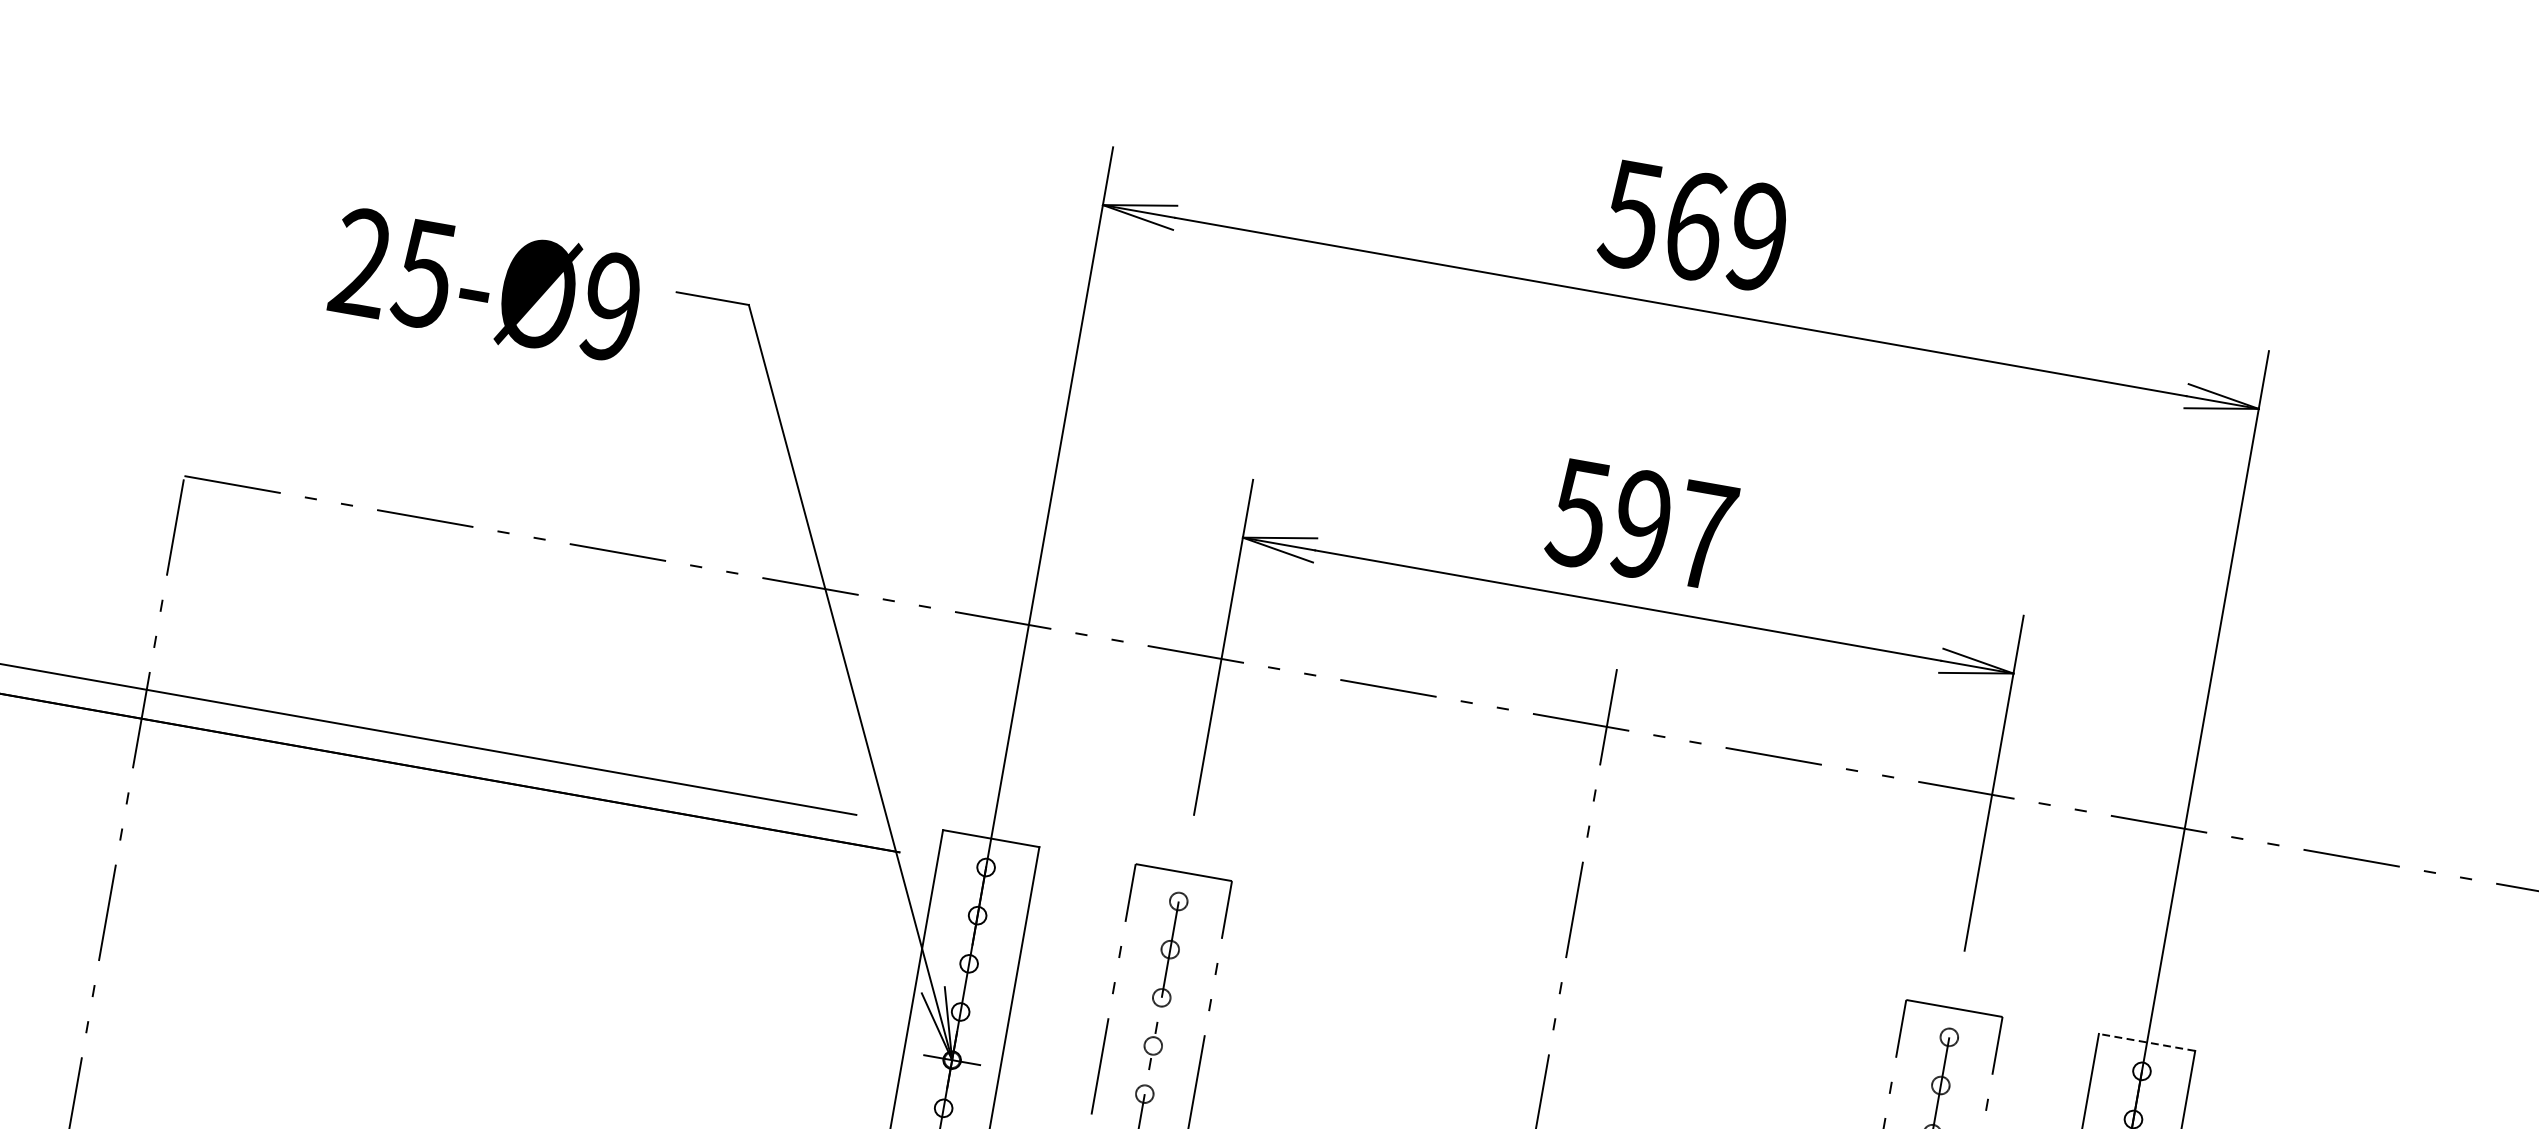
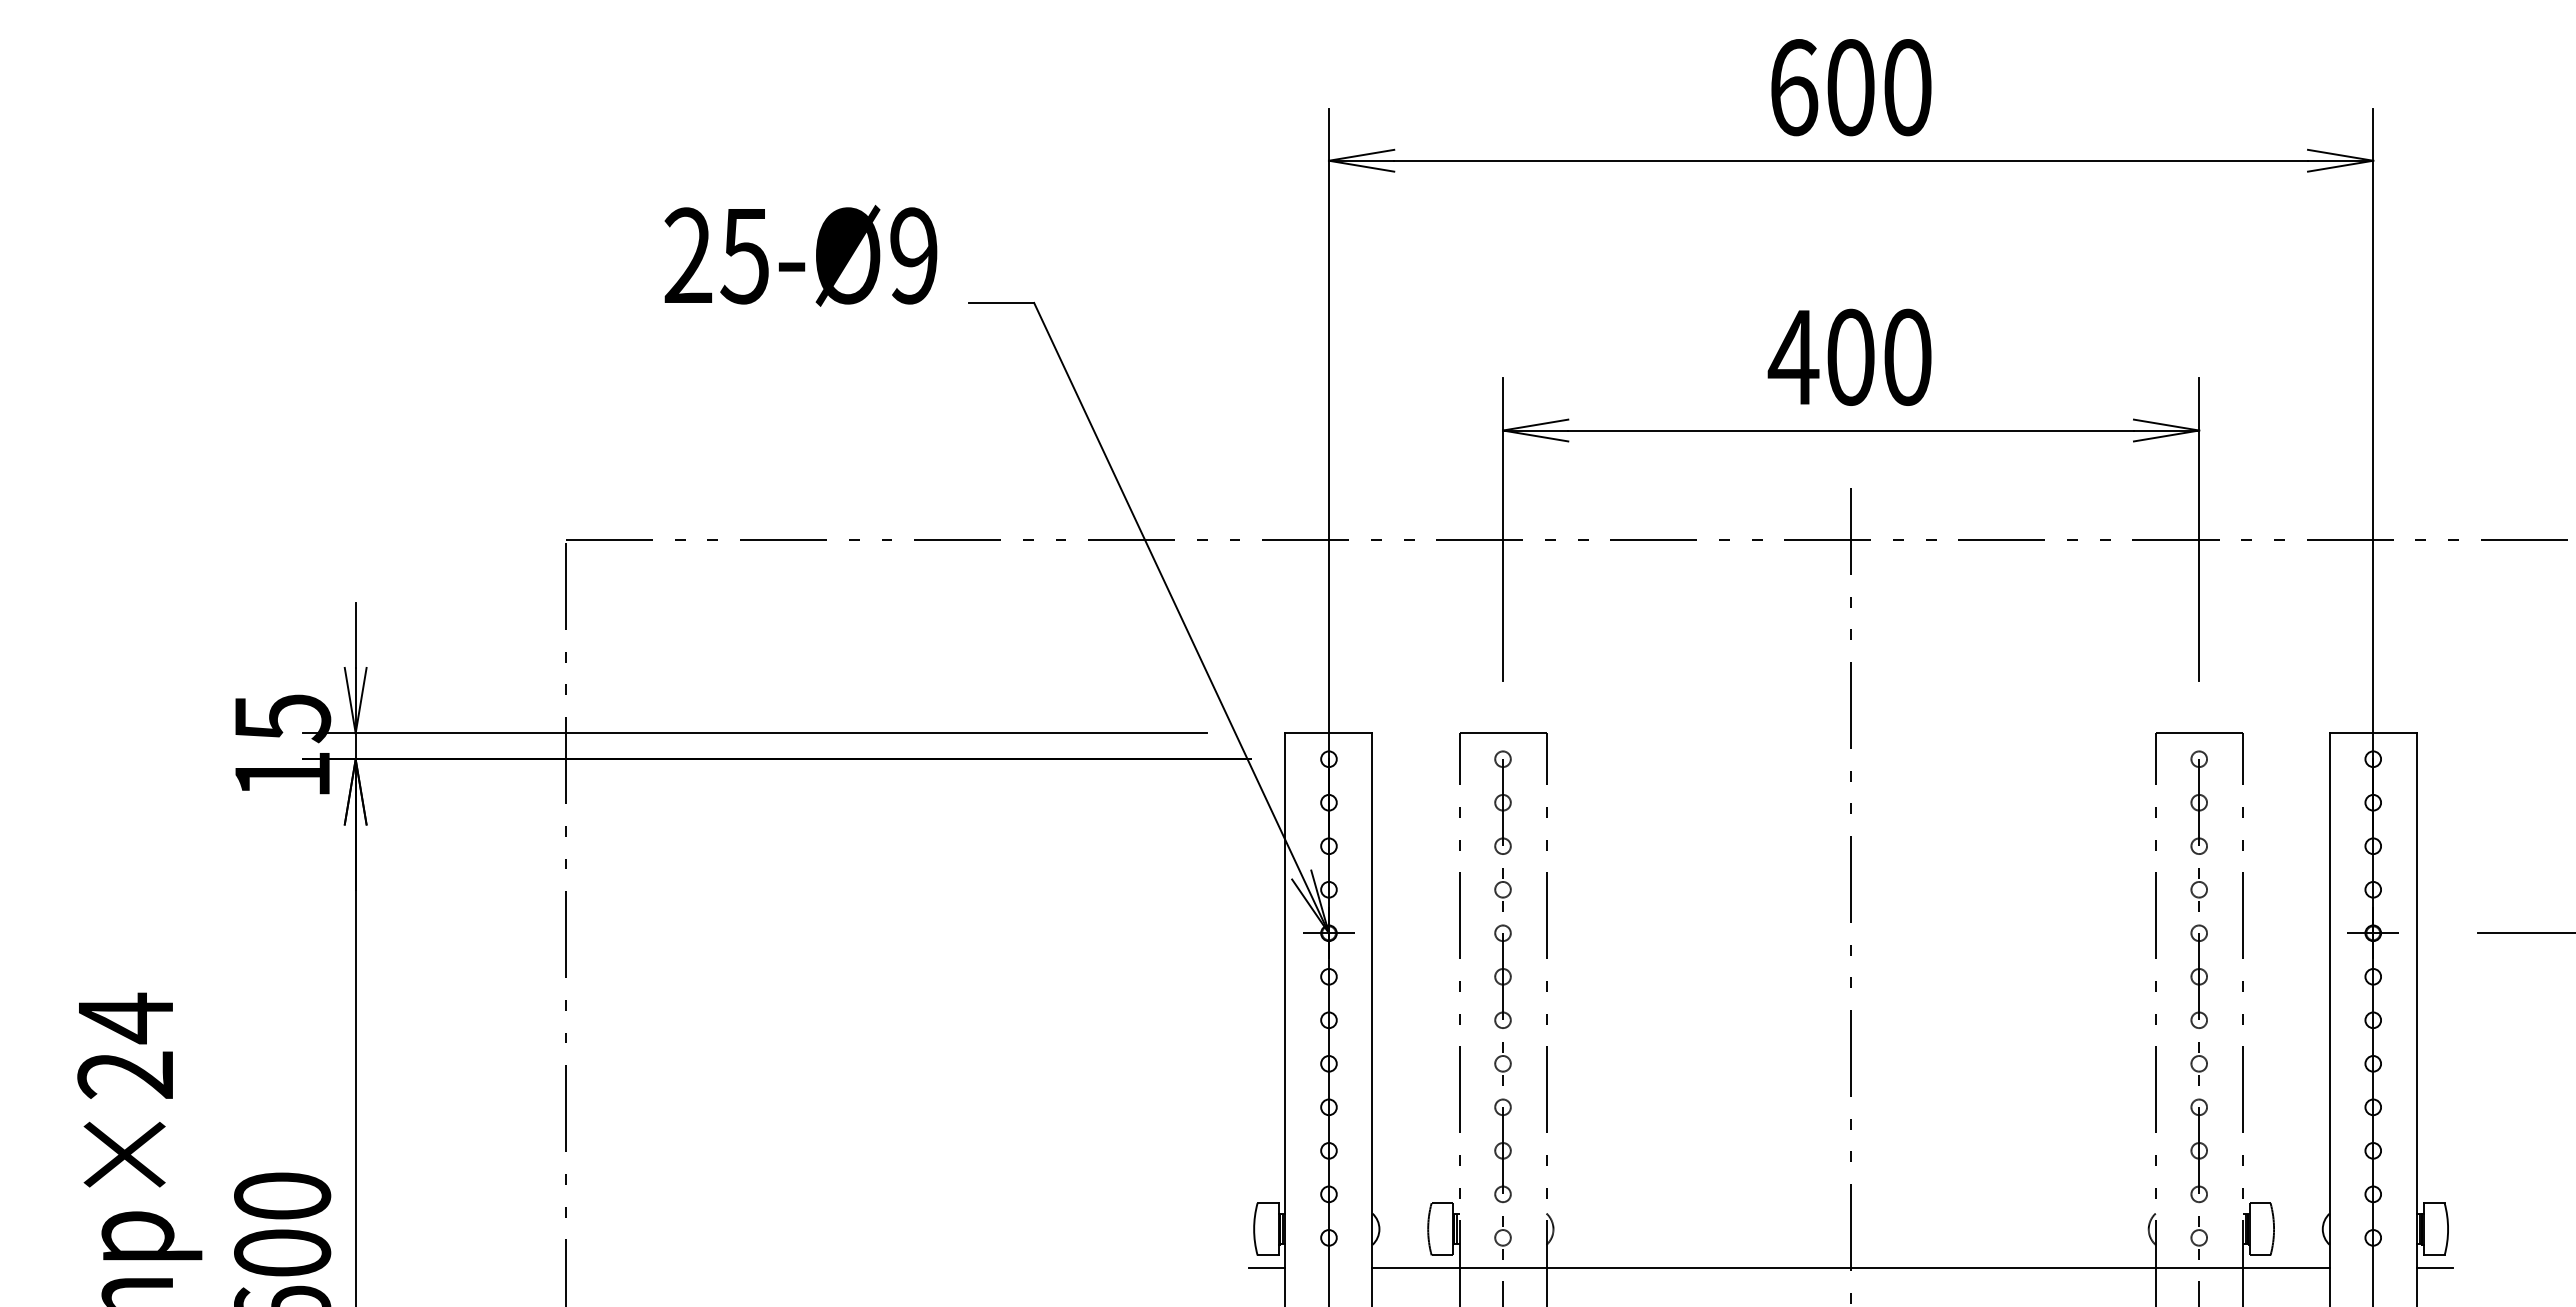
text: (1693, 225) -> (1849, 87), 569 -> 600
text: (485, 284) -> (800, 255), moved
text: (1640, 523) -> (1849, 356), 597 -> 400
line: (2147, 1042) -> (2373, 733), dashed -> solid

